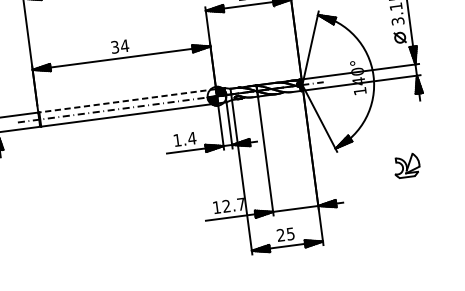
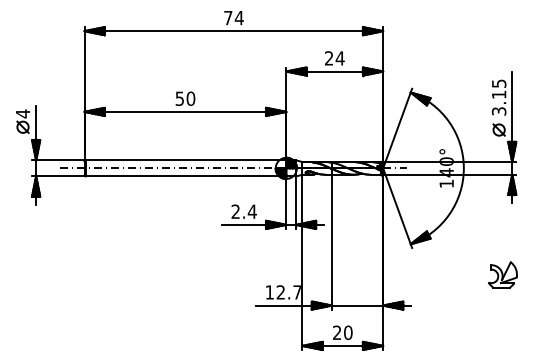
text: (120, 46) -> (185, 98), 34 -> 50
line: (127, 101) -> (185, 160), dashed -> solid
text: (177, 140) -> (235, 211), 1.4 -> 2.4
part: (406, 165) -> (502, 274), moved
text: (290, 233) -> (348, 332), 25 -> 20

